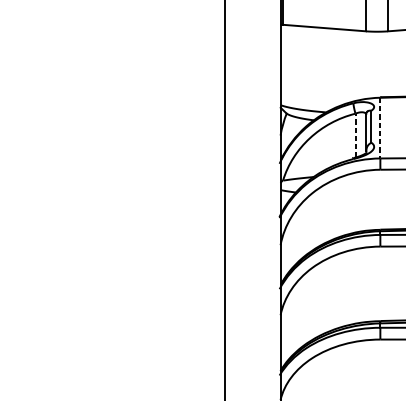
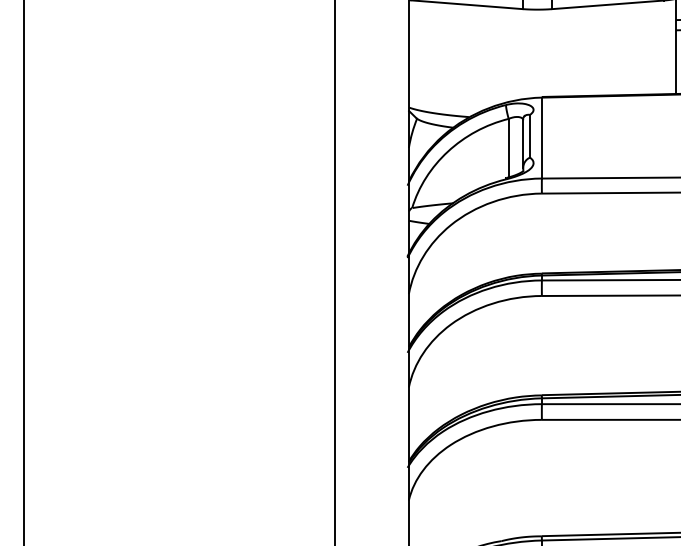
line: (380, 128) -> (541, 138), dashed -> solid
line: (355, 135) -> (508, 147), dashed -> solid

